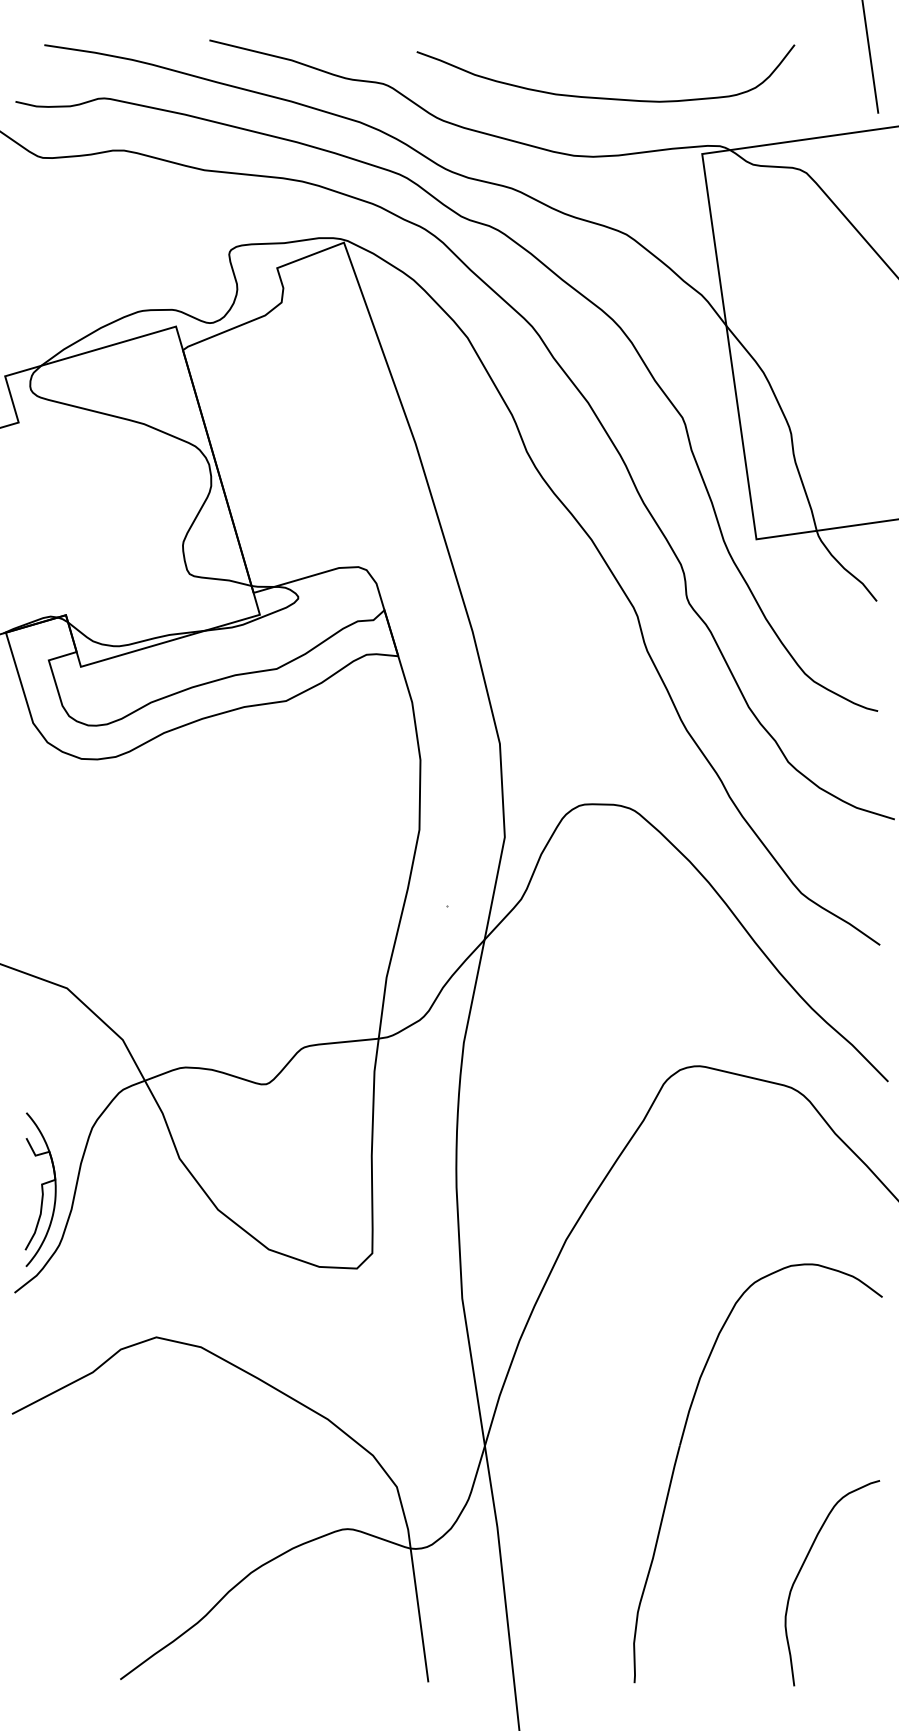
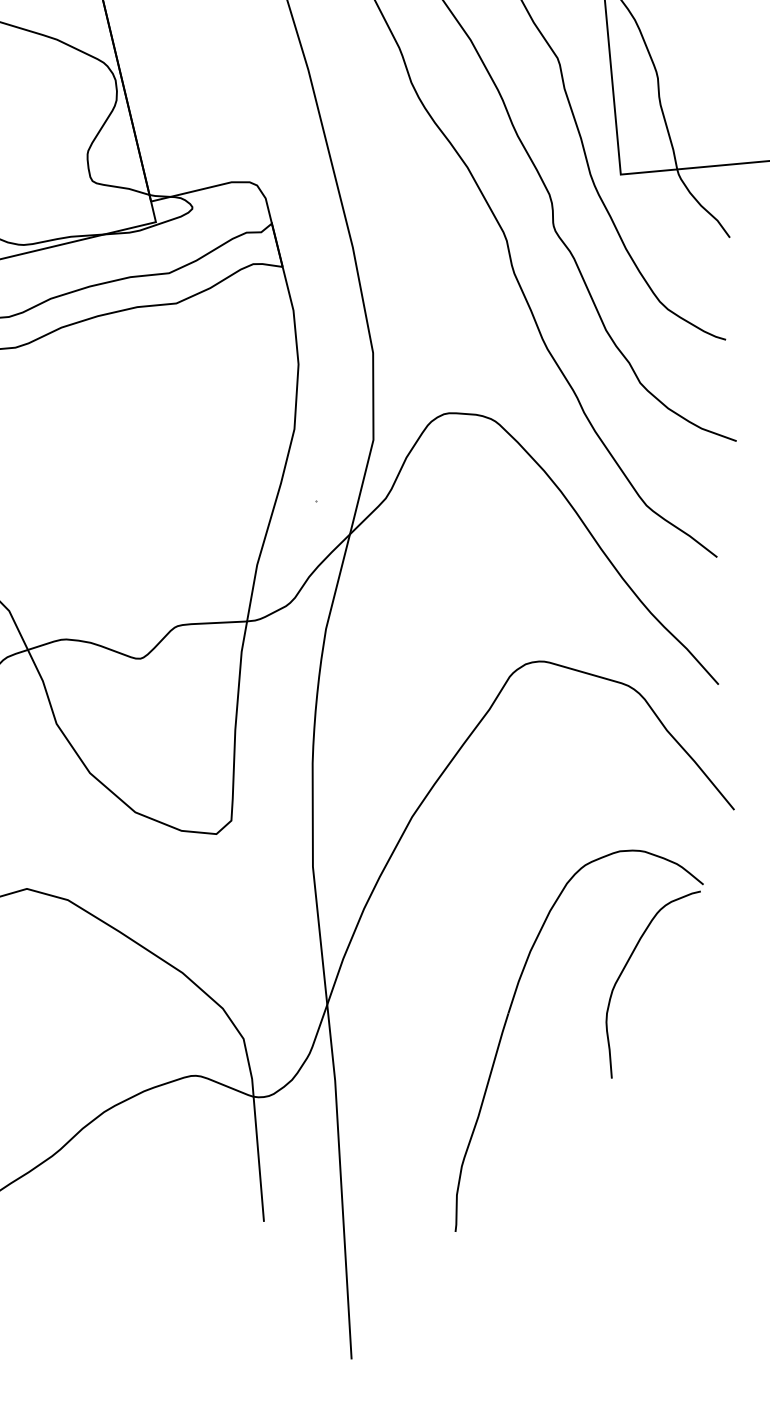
curve: (800, 1572) -> (622, 973), moved

